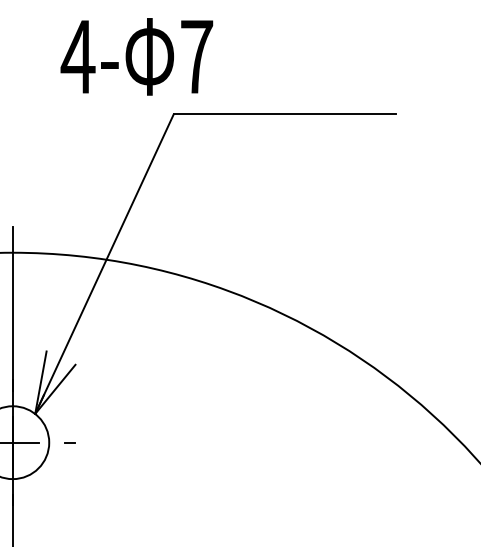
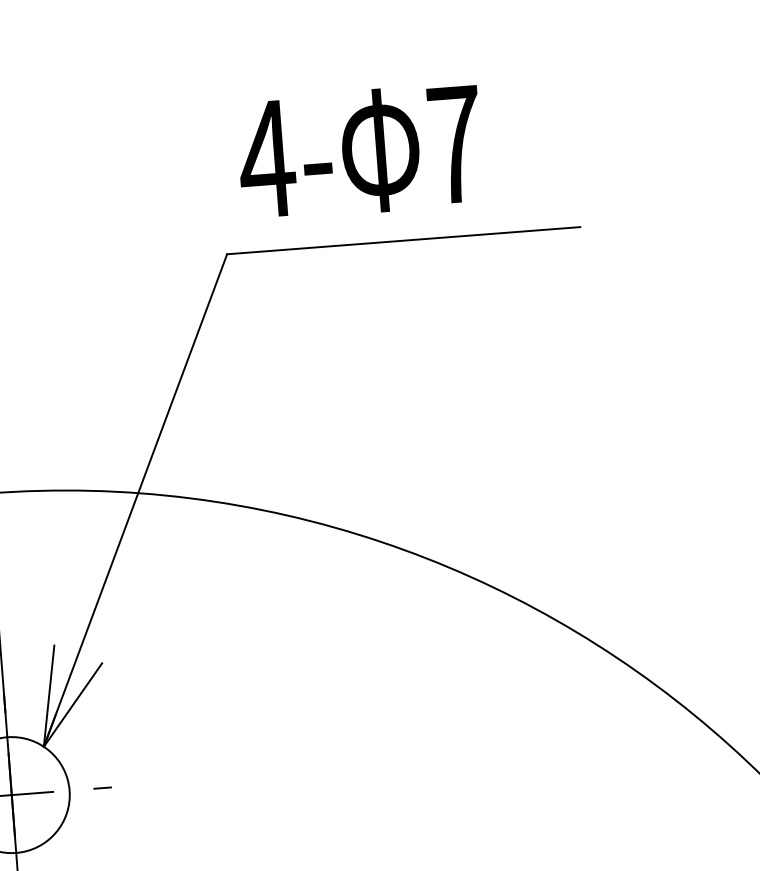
text: (136, 56) -> (359, 151), moved

